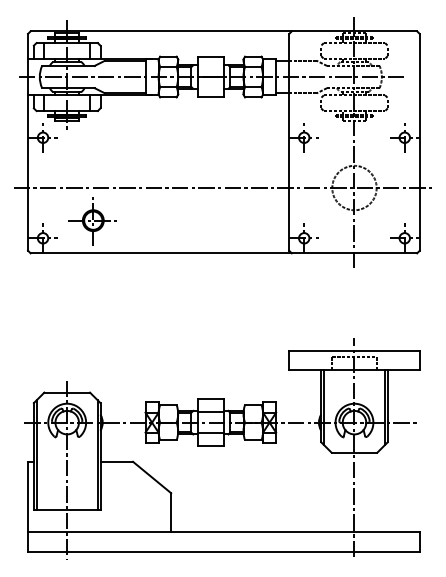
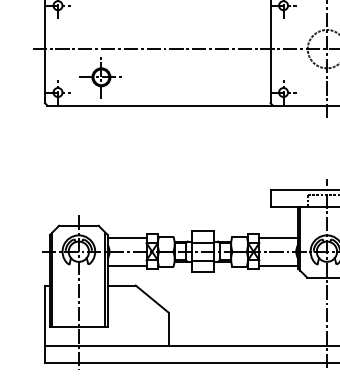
line: (122, 406) -> (126, 237), added
line: (298, 406) -> (278, 237), added
line: (122, 438) -> (126, 265), added
line: (298, 438) -> (278, 265), added

